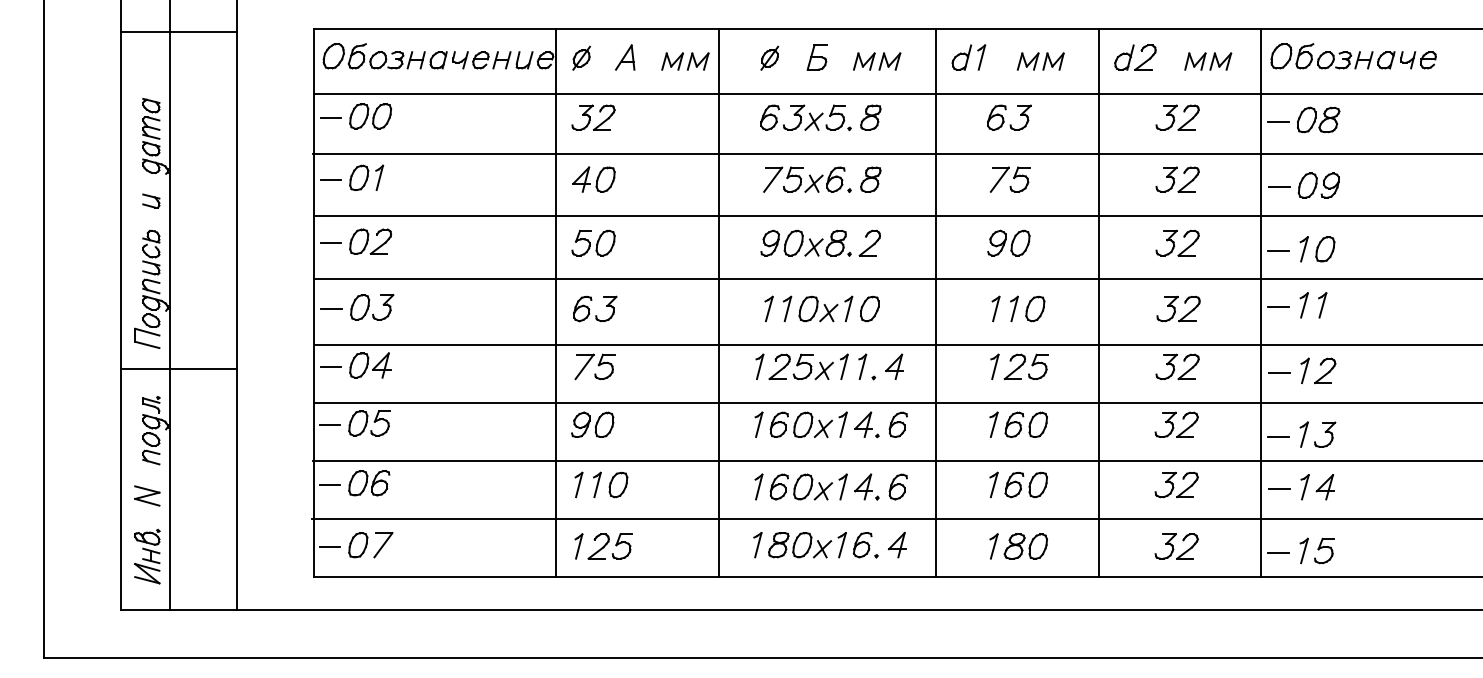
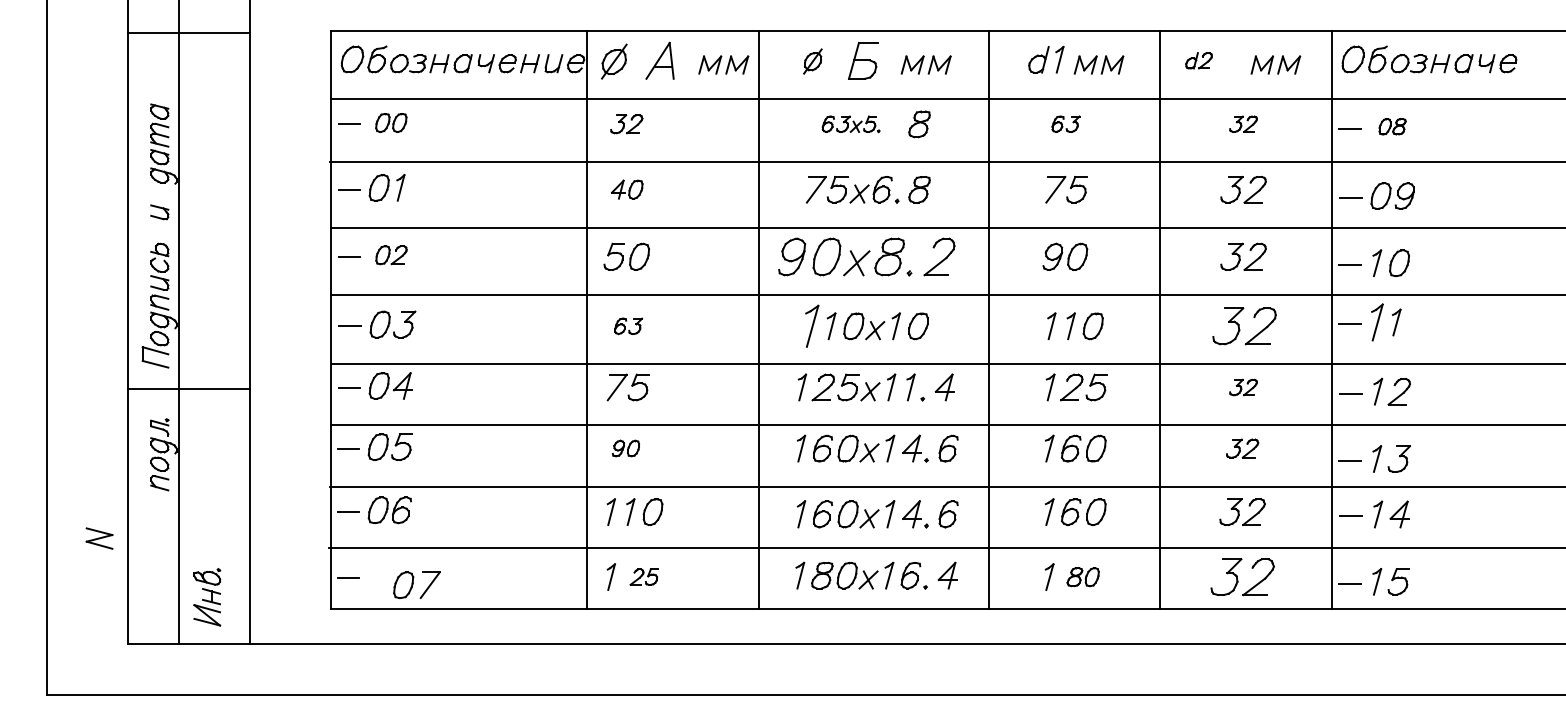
part: (581, 57) -> (614, 60), size x1.4
part: (625, 57) -> (660, 60), size x1.4
part: (816, 57) -> (862, 60), size x1.4
part: (968, 57) -> (1045, 59), moved
part: (1135, 57) -> (1199, 60), size x0.6
part: (370, 116) -> (391, 123), size x0.7
part: (593, 117) -> (626, 124), size x0.7
part: (805, 117) -> (850, 124), size x0.6
part: (1009, 117) -> (1066, 124), size x0.6
part: (1177, 117) -> (1243, 124), size x0.6
part: (1318, 119) -> (1392, 126), size x0.6
part: (593, 179) -> (626, 189), size x0.7
part: (370, 241) -> (391, 255), size x0.7
part: (820, 242) -> (866, 256), size x1.4
part: (1303, 305) -> (1376, 322), size x1.4
part: (595, 308) -> (628, 325), size x0.6
part: (768, 308) -> (811, 325), size x1.6
part: (1178, 308) -> (1244, 325), size x1.4
part: (1177, 366) -> (1243, 387), size x0.6
part: (592, 424) -> (625, 448), size x0.6
part: (1176, 424) -> (1242, 448), size x0.7
part: (147, 495) -> (99, 538), moved
part: (370, 545) -> (416, 585), moved
part: (609, 546) -> (643, 577), size x0.6
part: (1025, 546) -> (1082, 577), size x0.7
part: (1176, 546) -> (1242, 577), size x1.4
part: (147, 556) -> (207, 597), moved

